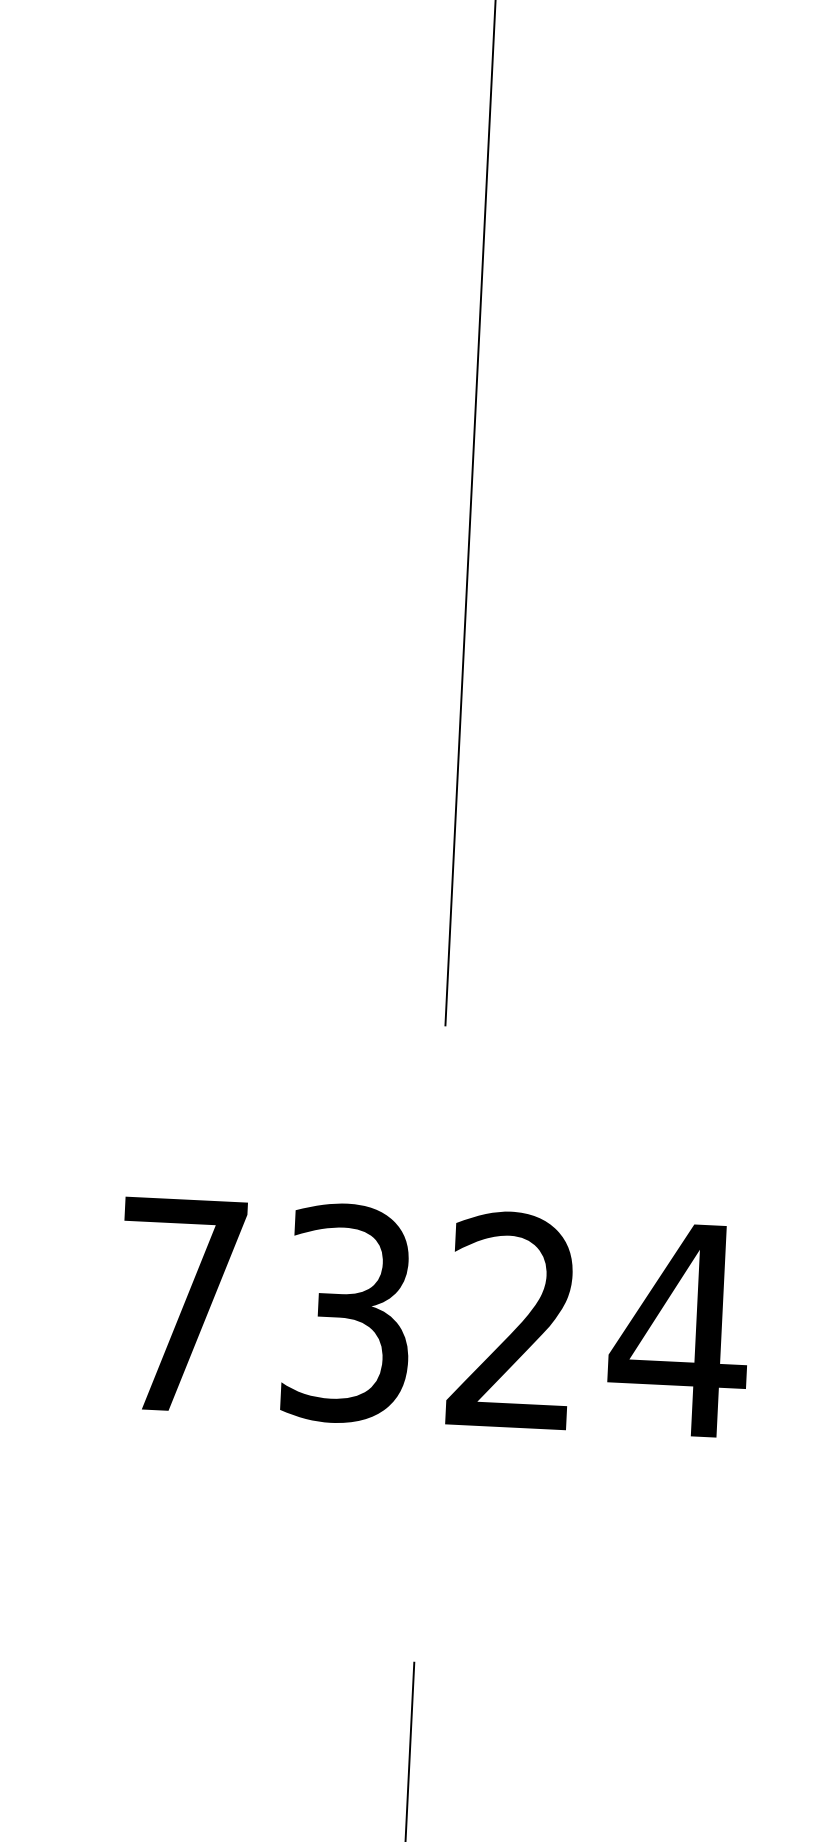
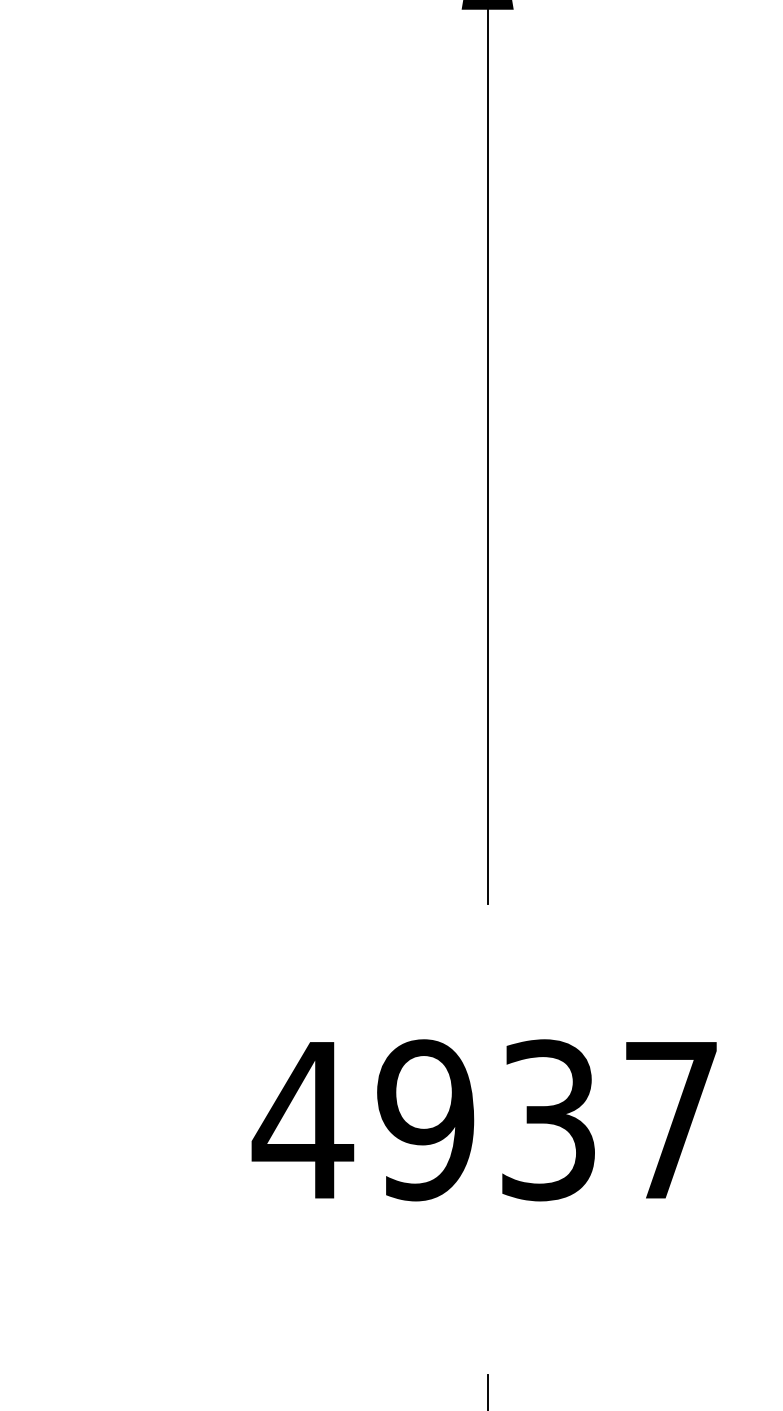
text: (429, 1317) -> (486, 1120), 7324 -> 4937

